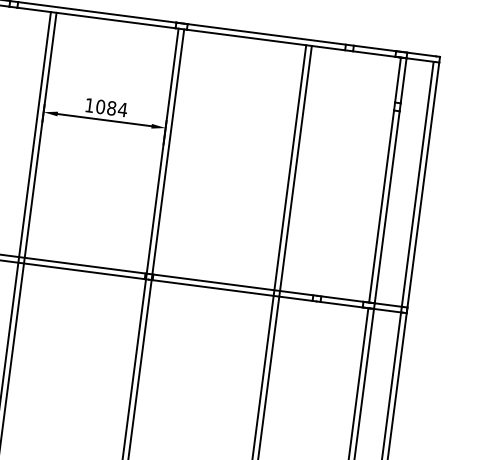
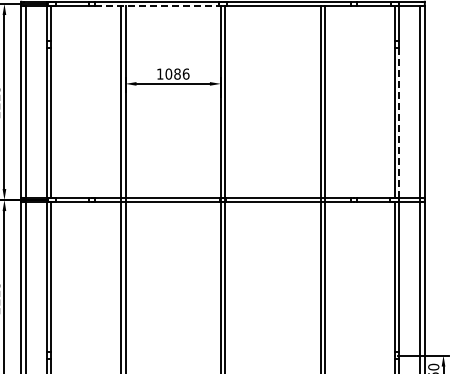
line: (96, 18) -> (156, 6), solid -> dashed
text: (122, 108) -> (185, 73), 1084 -> 1086
line: (387, 207) -> (399, 122), solid -> dashed

